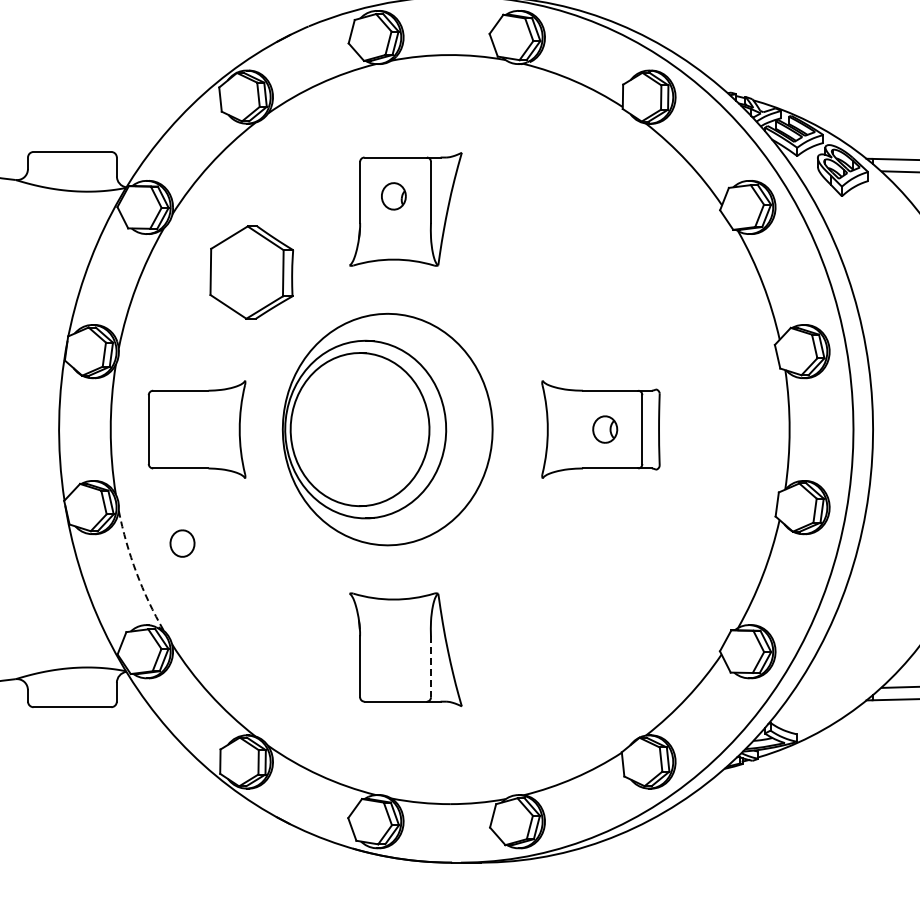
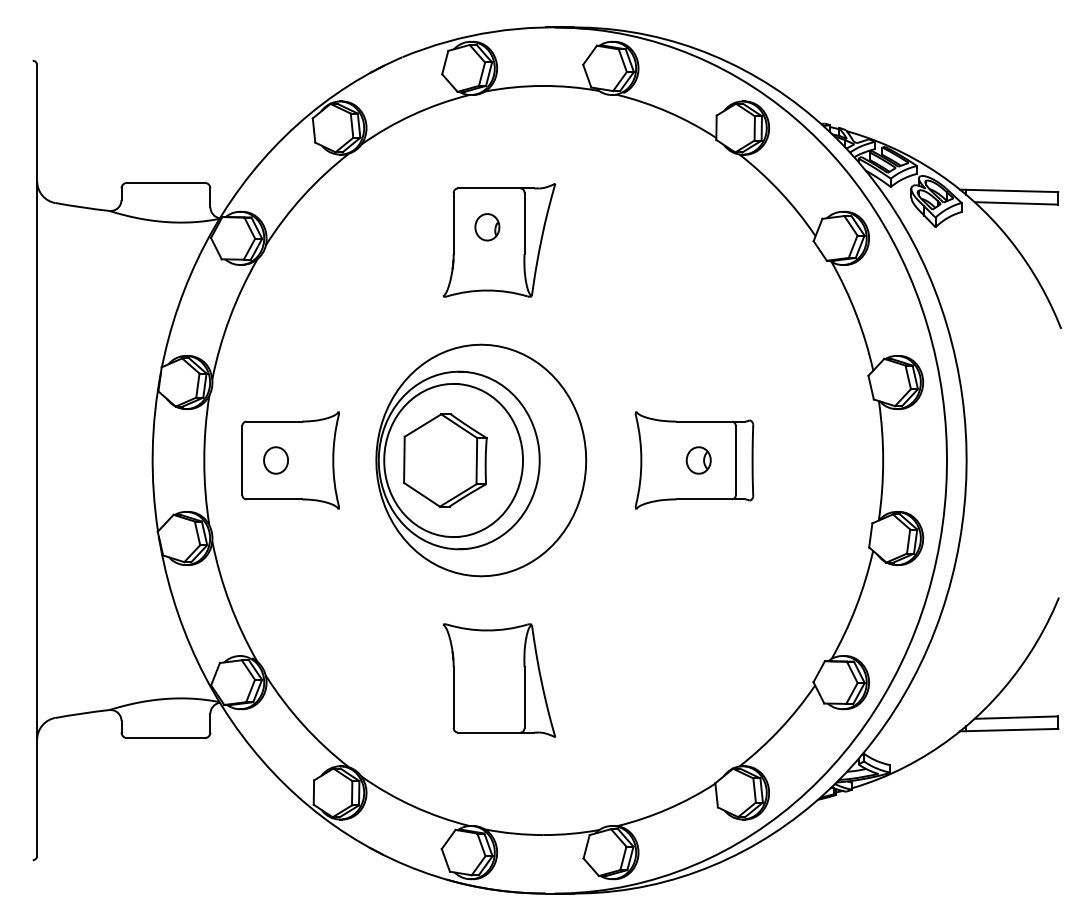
part: (251, 272) -> (445, 460), moved
part: (181, 543) -> (275, 460), moved
arc: (135, 572) -> (229, 603), dashed -> solid
line: (430, 667) -> (524, 698), dashed -> solid

